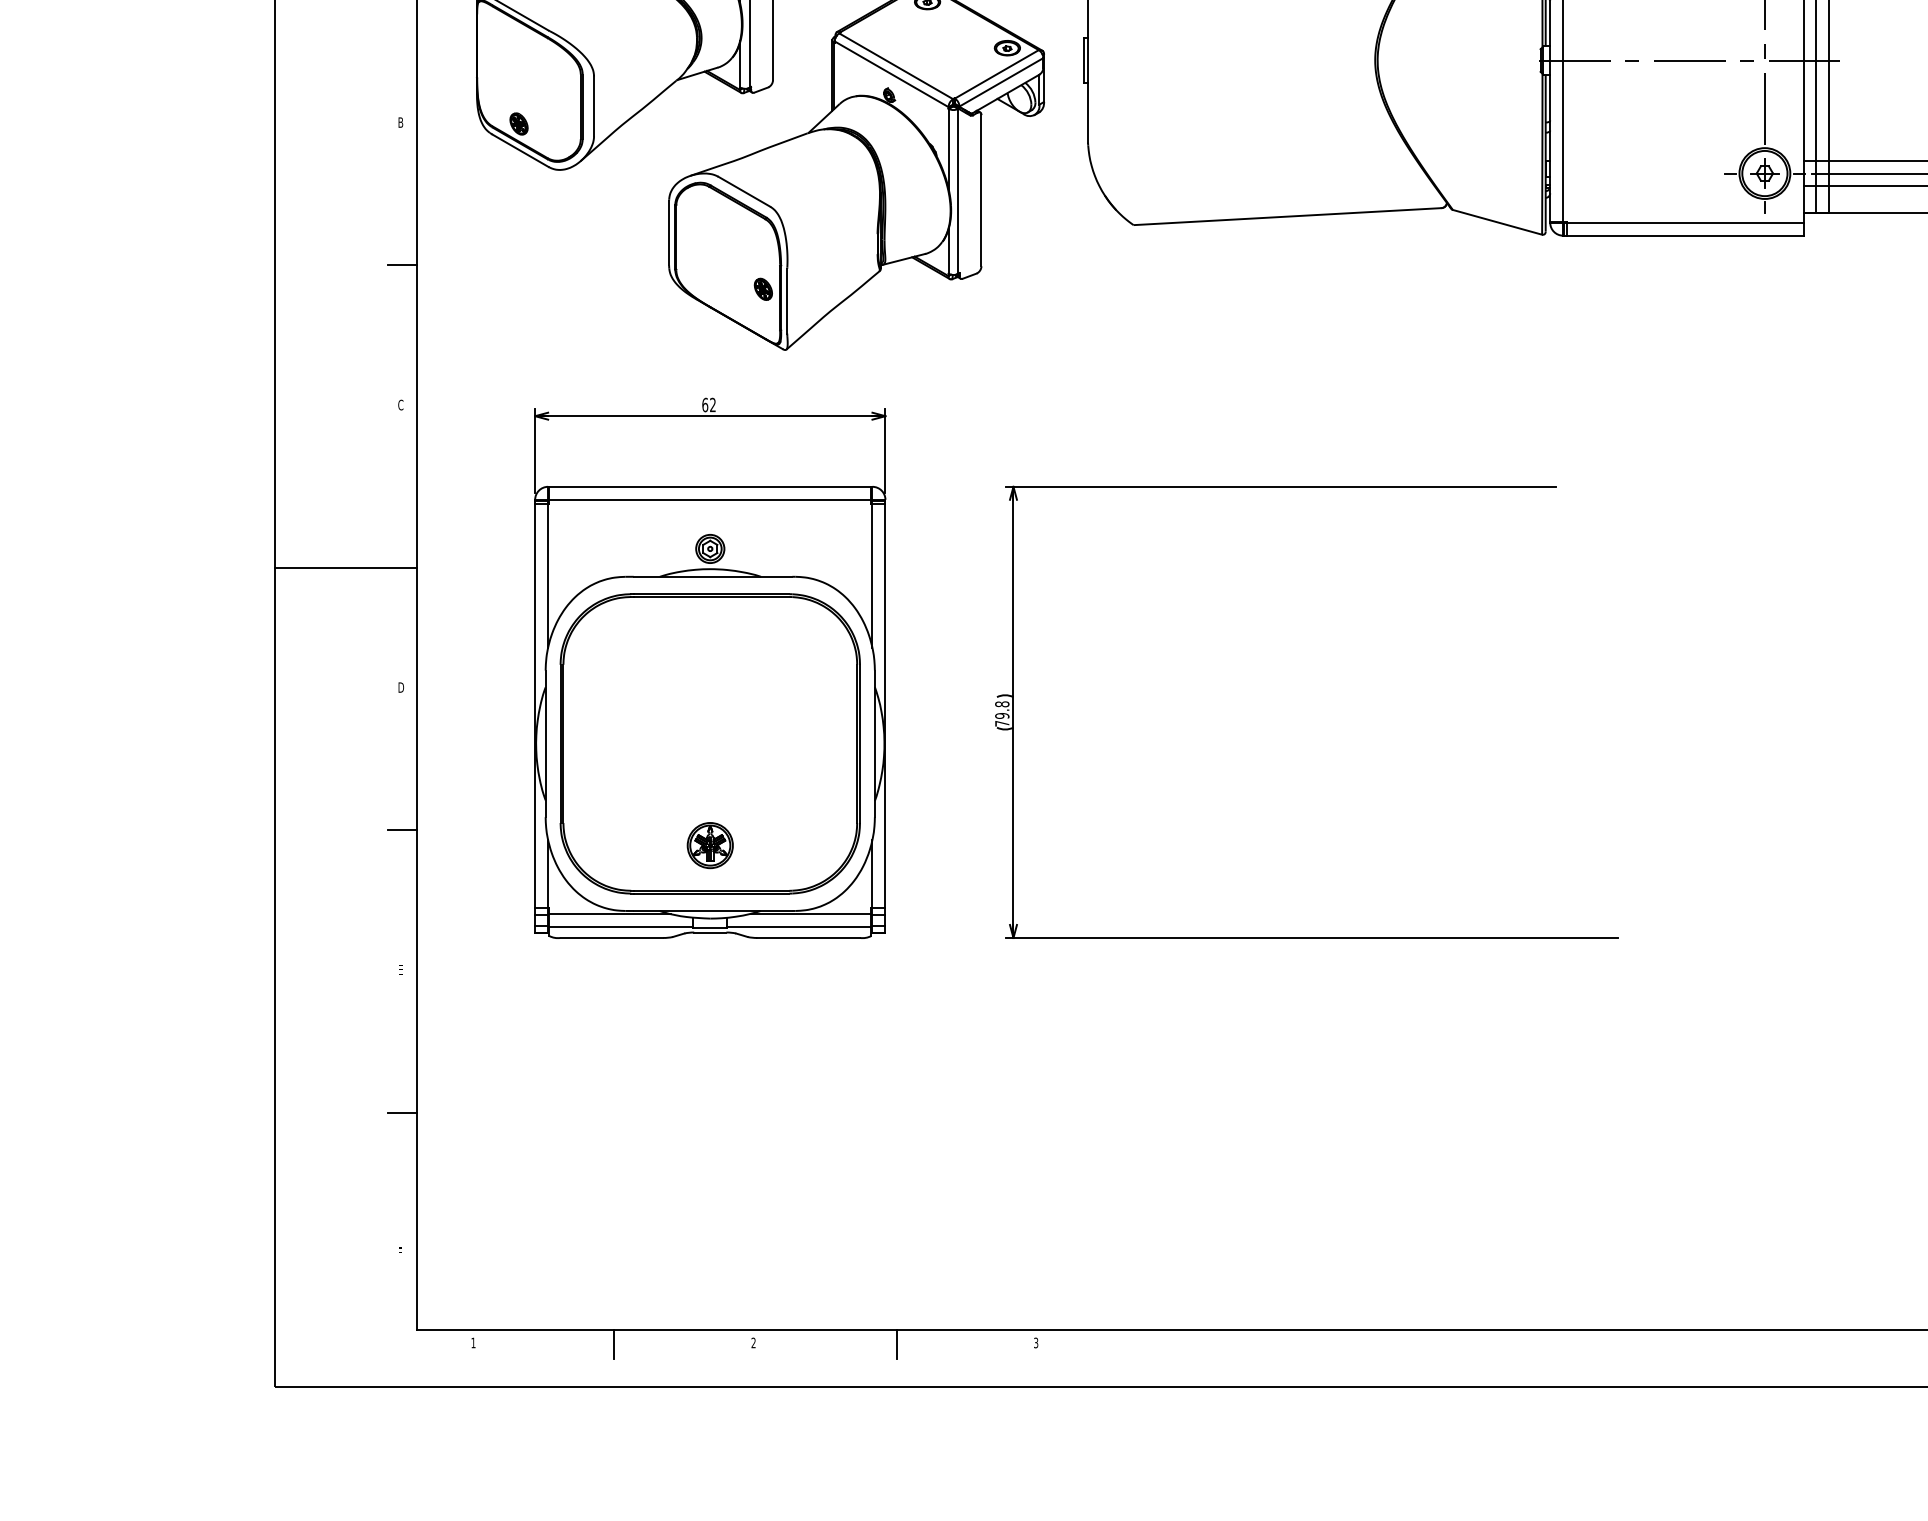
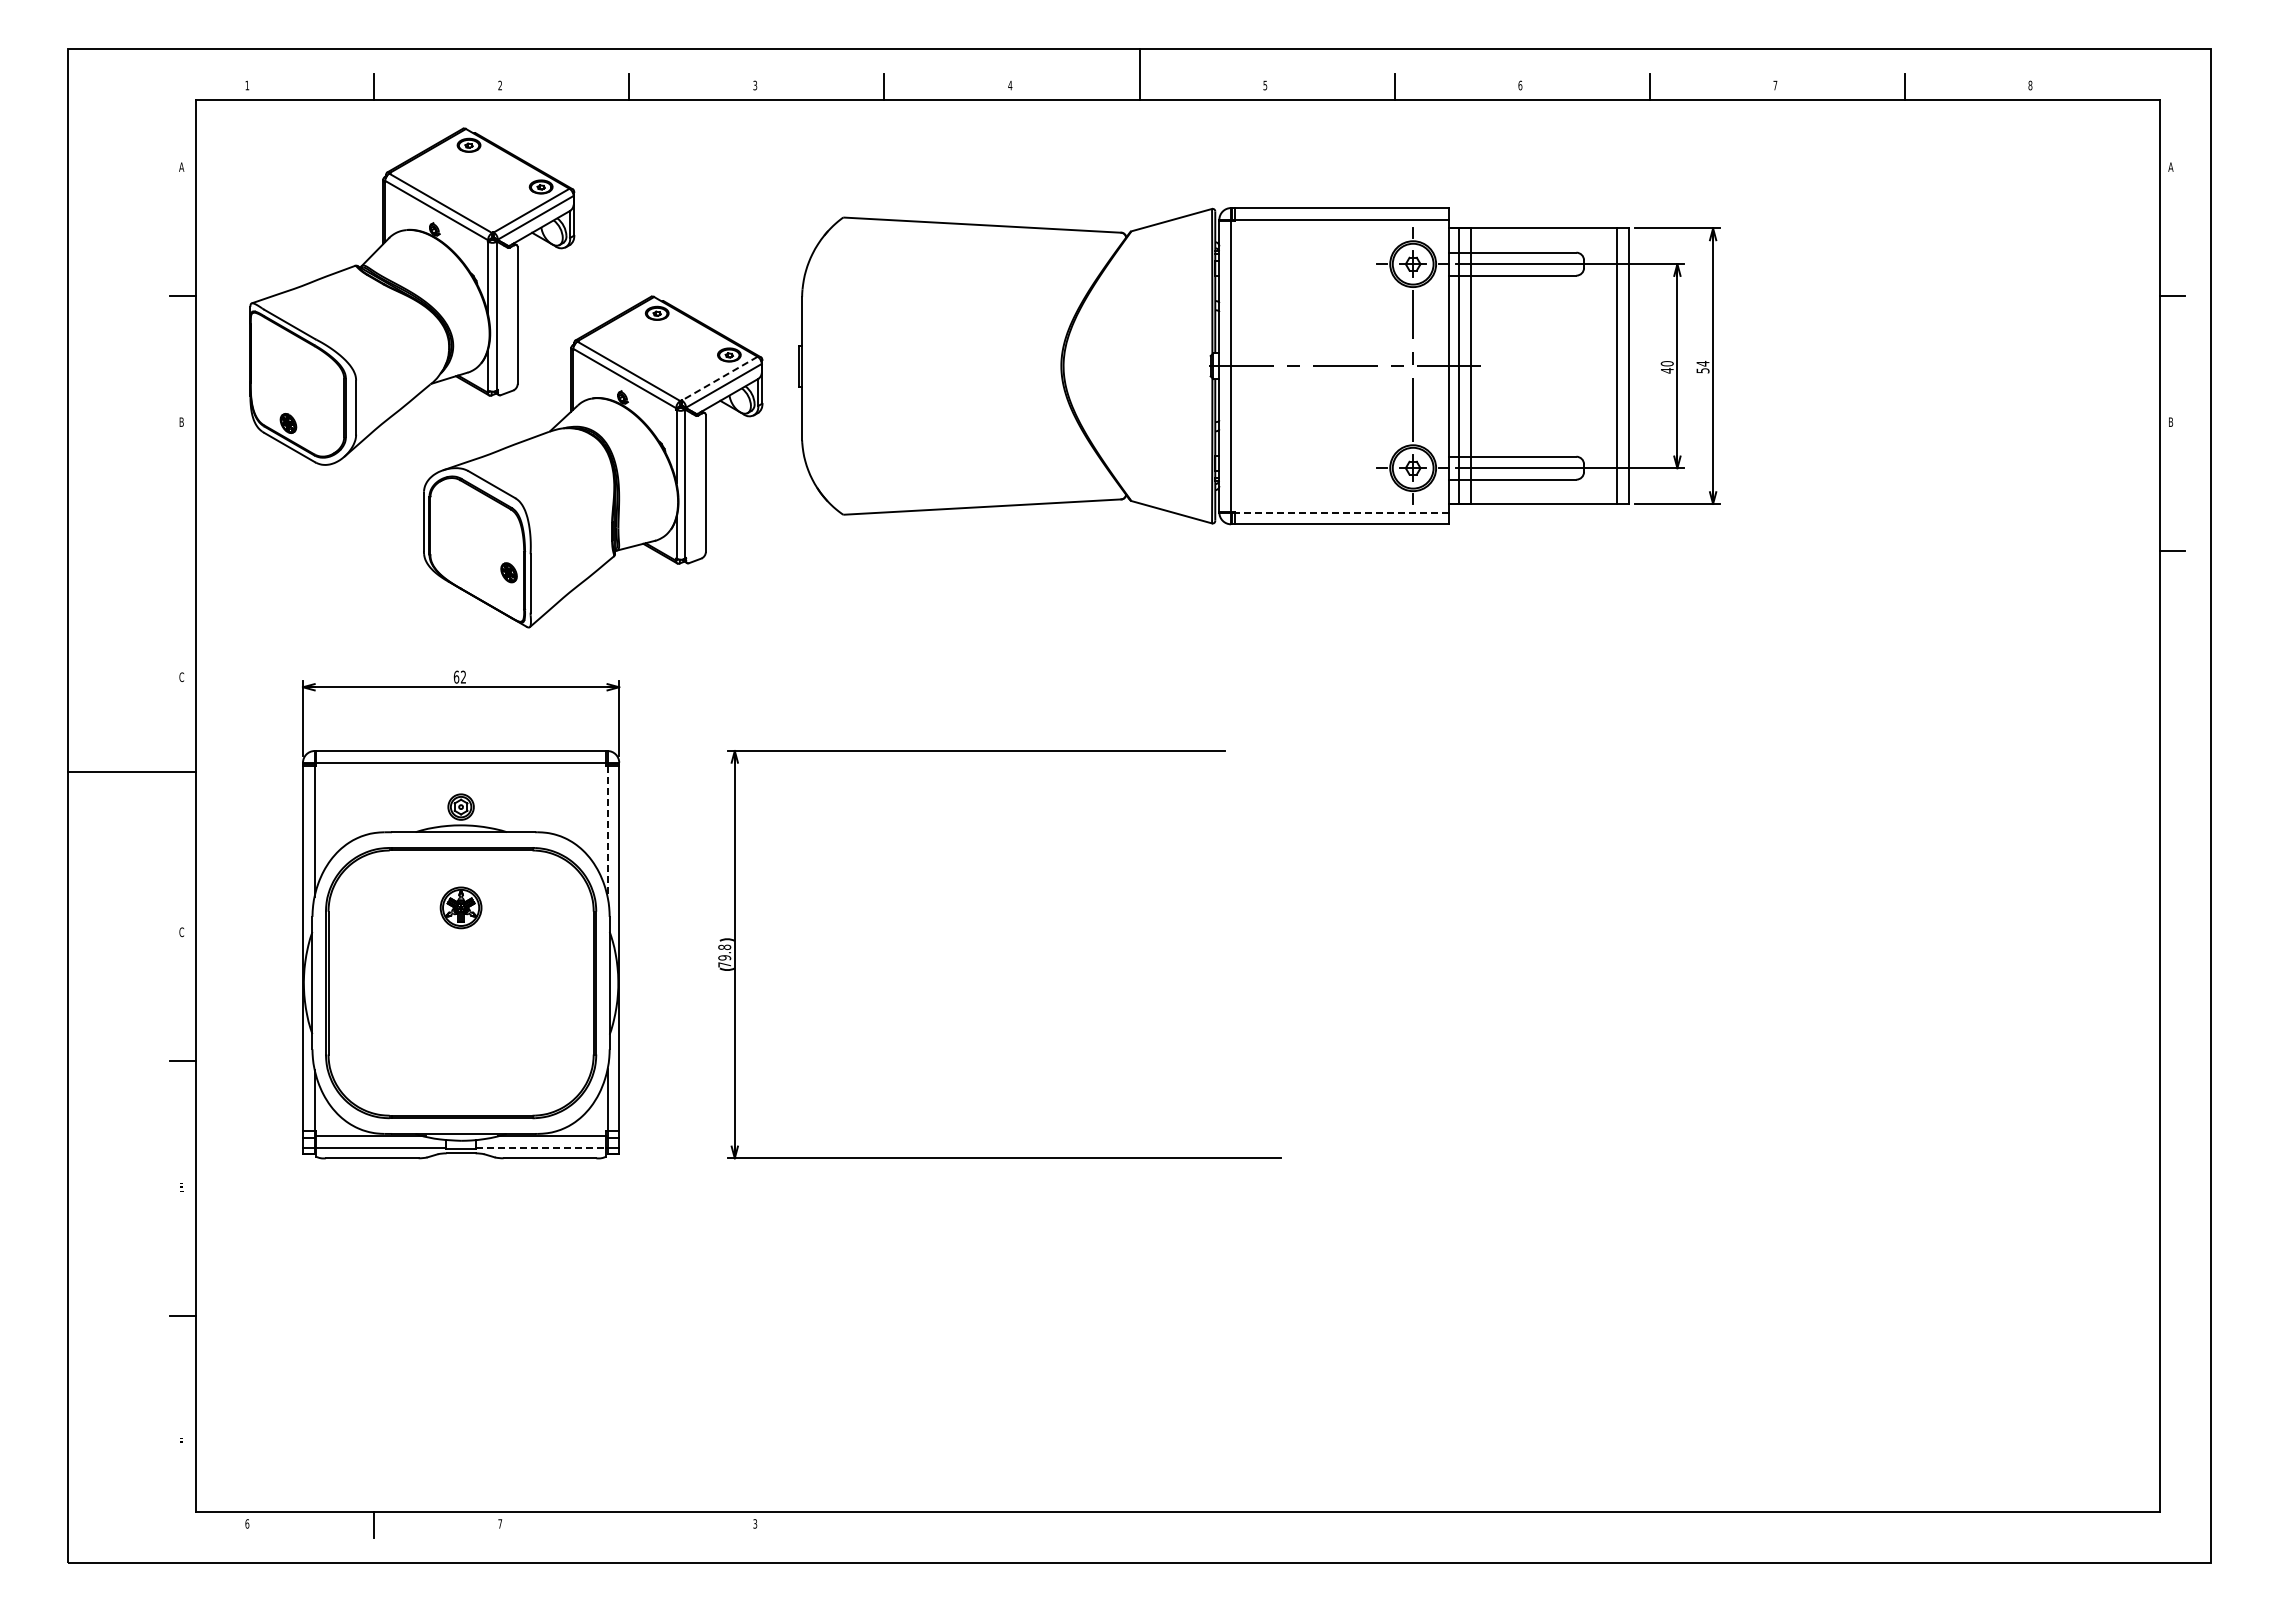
line: (996, 74) -> (719, 378), solid -> dashed
line: (1685, 222) -> (1341, 512), solid -> dashed
line: (401, 264) -> (182, 550), removed
line: (345, 567) -> (131, 771), moved
line: (872, 577) -> (607, 832), solid -> dashed
text: (400, 687) -> (181, 932), D -> C
part: (709, 845) -> (460, 907), moved
line: (799, 927) -> (541, 1148), solid -> dashed
text: (473, 1342) -> (247, 1523), 1 -> 6
text: (753, 1342) -> (500, 1523), 2 -> 7
line: (896, 1343) -> (629, 1524), removed

